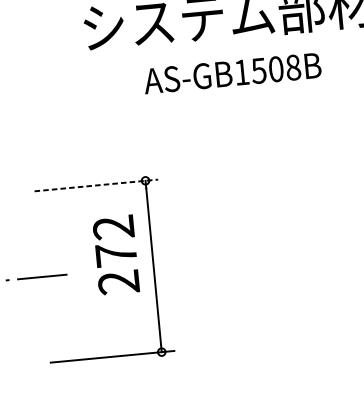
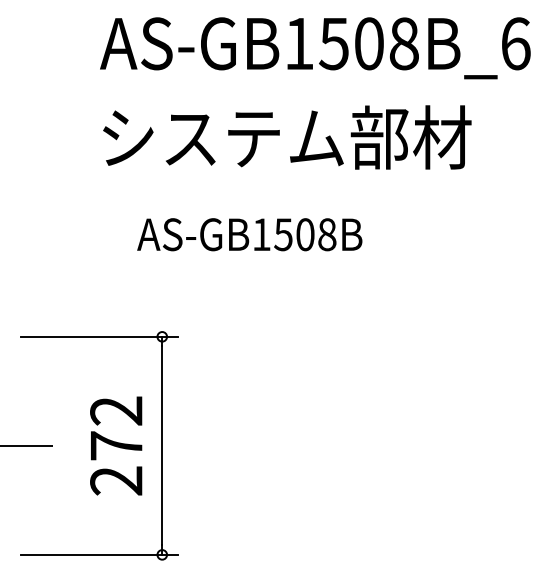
text: (232, 73) -> (249, 234), moved
line: (96, 185) -> (99, 336), dashed -> solid
text: (116, 254) -> (116, 445), moved

